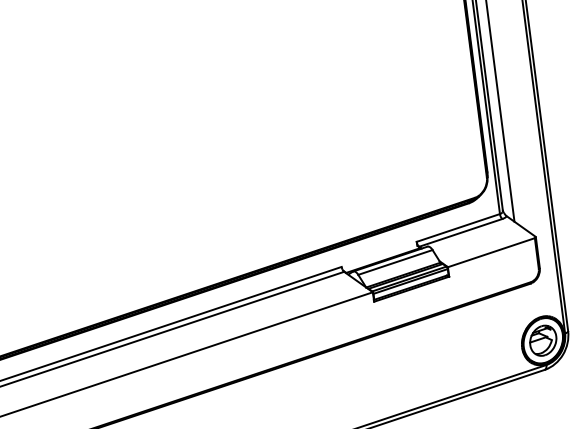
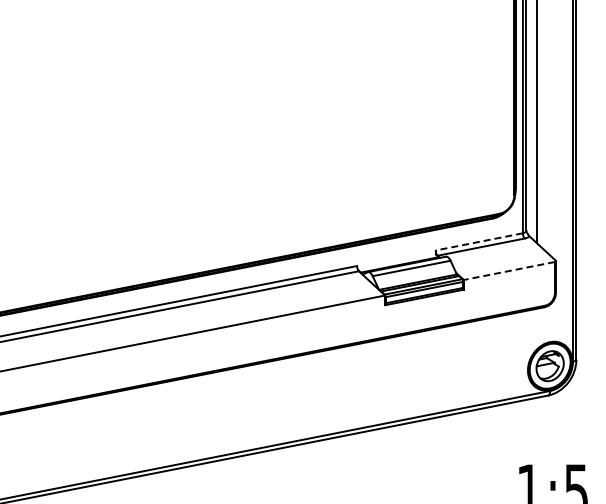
line: (457, 227) -> (478, 241), solid -> dashed
line: (490, 253) -> (508, 271), solid -> dashed

